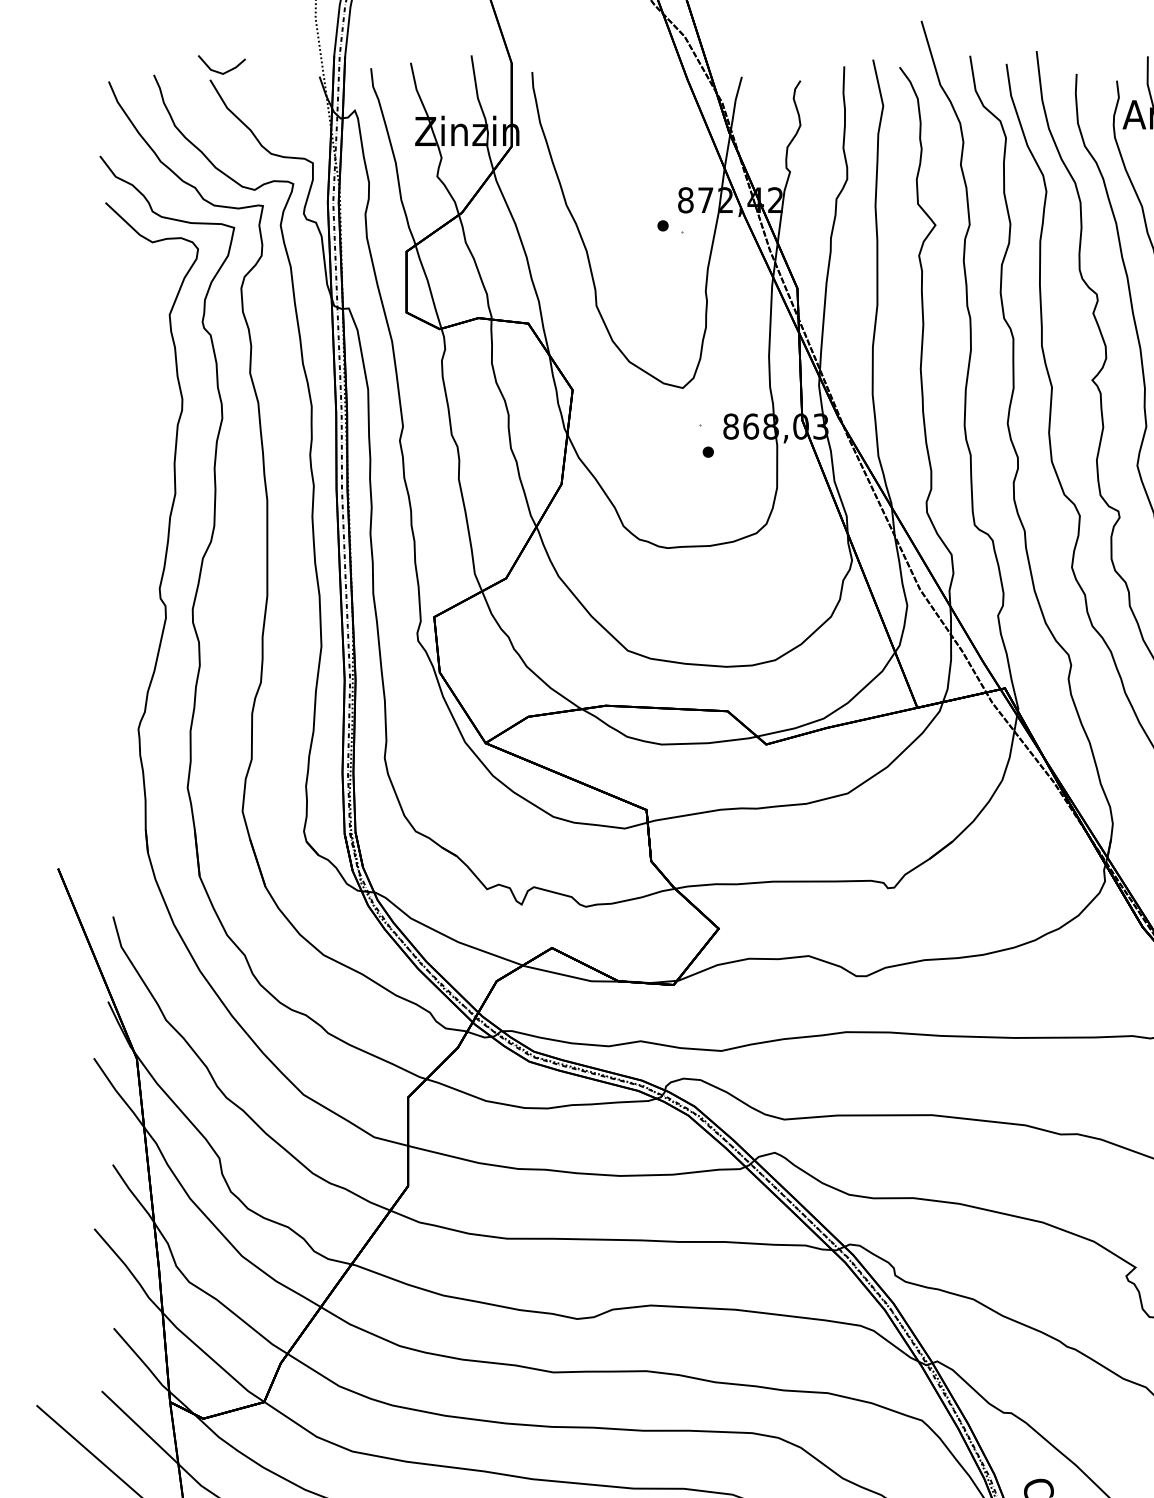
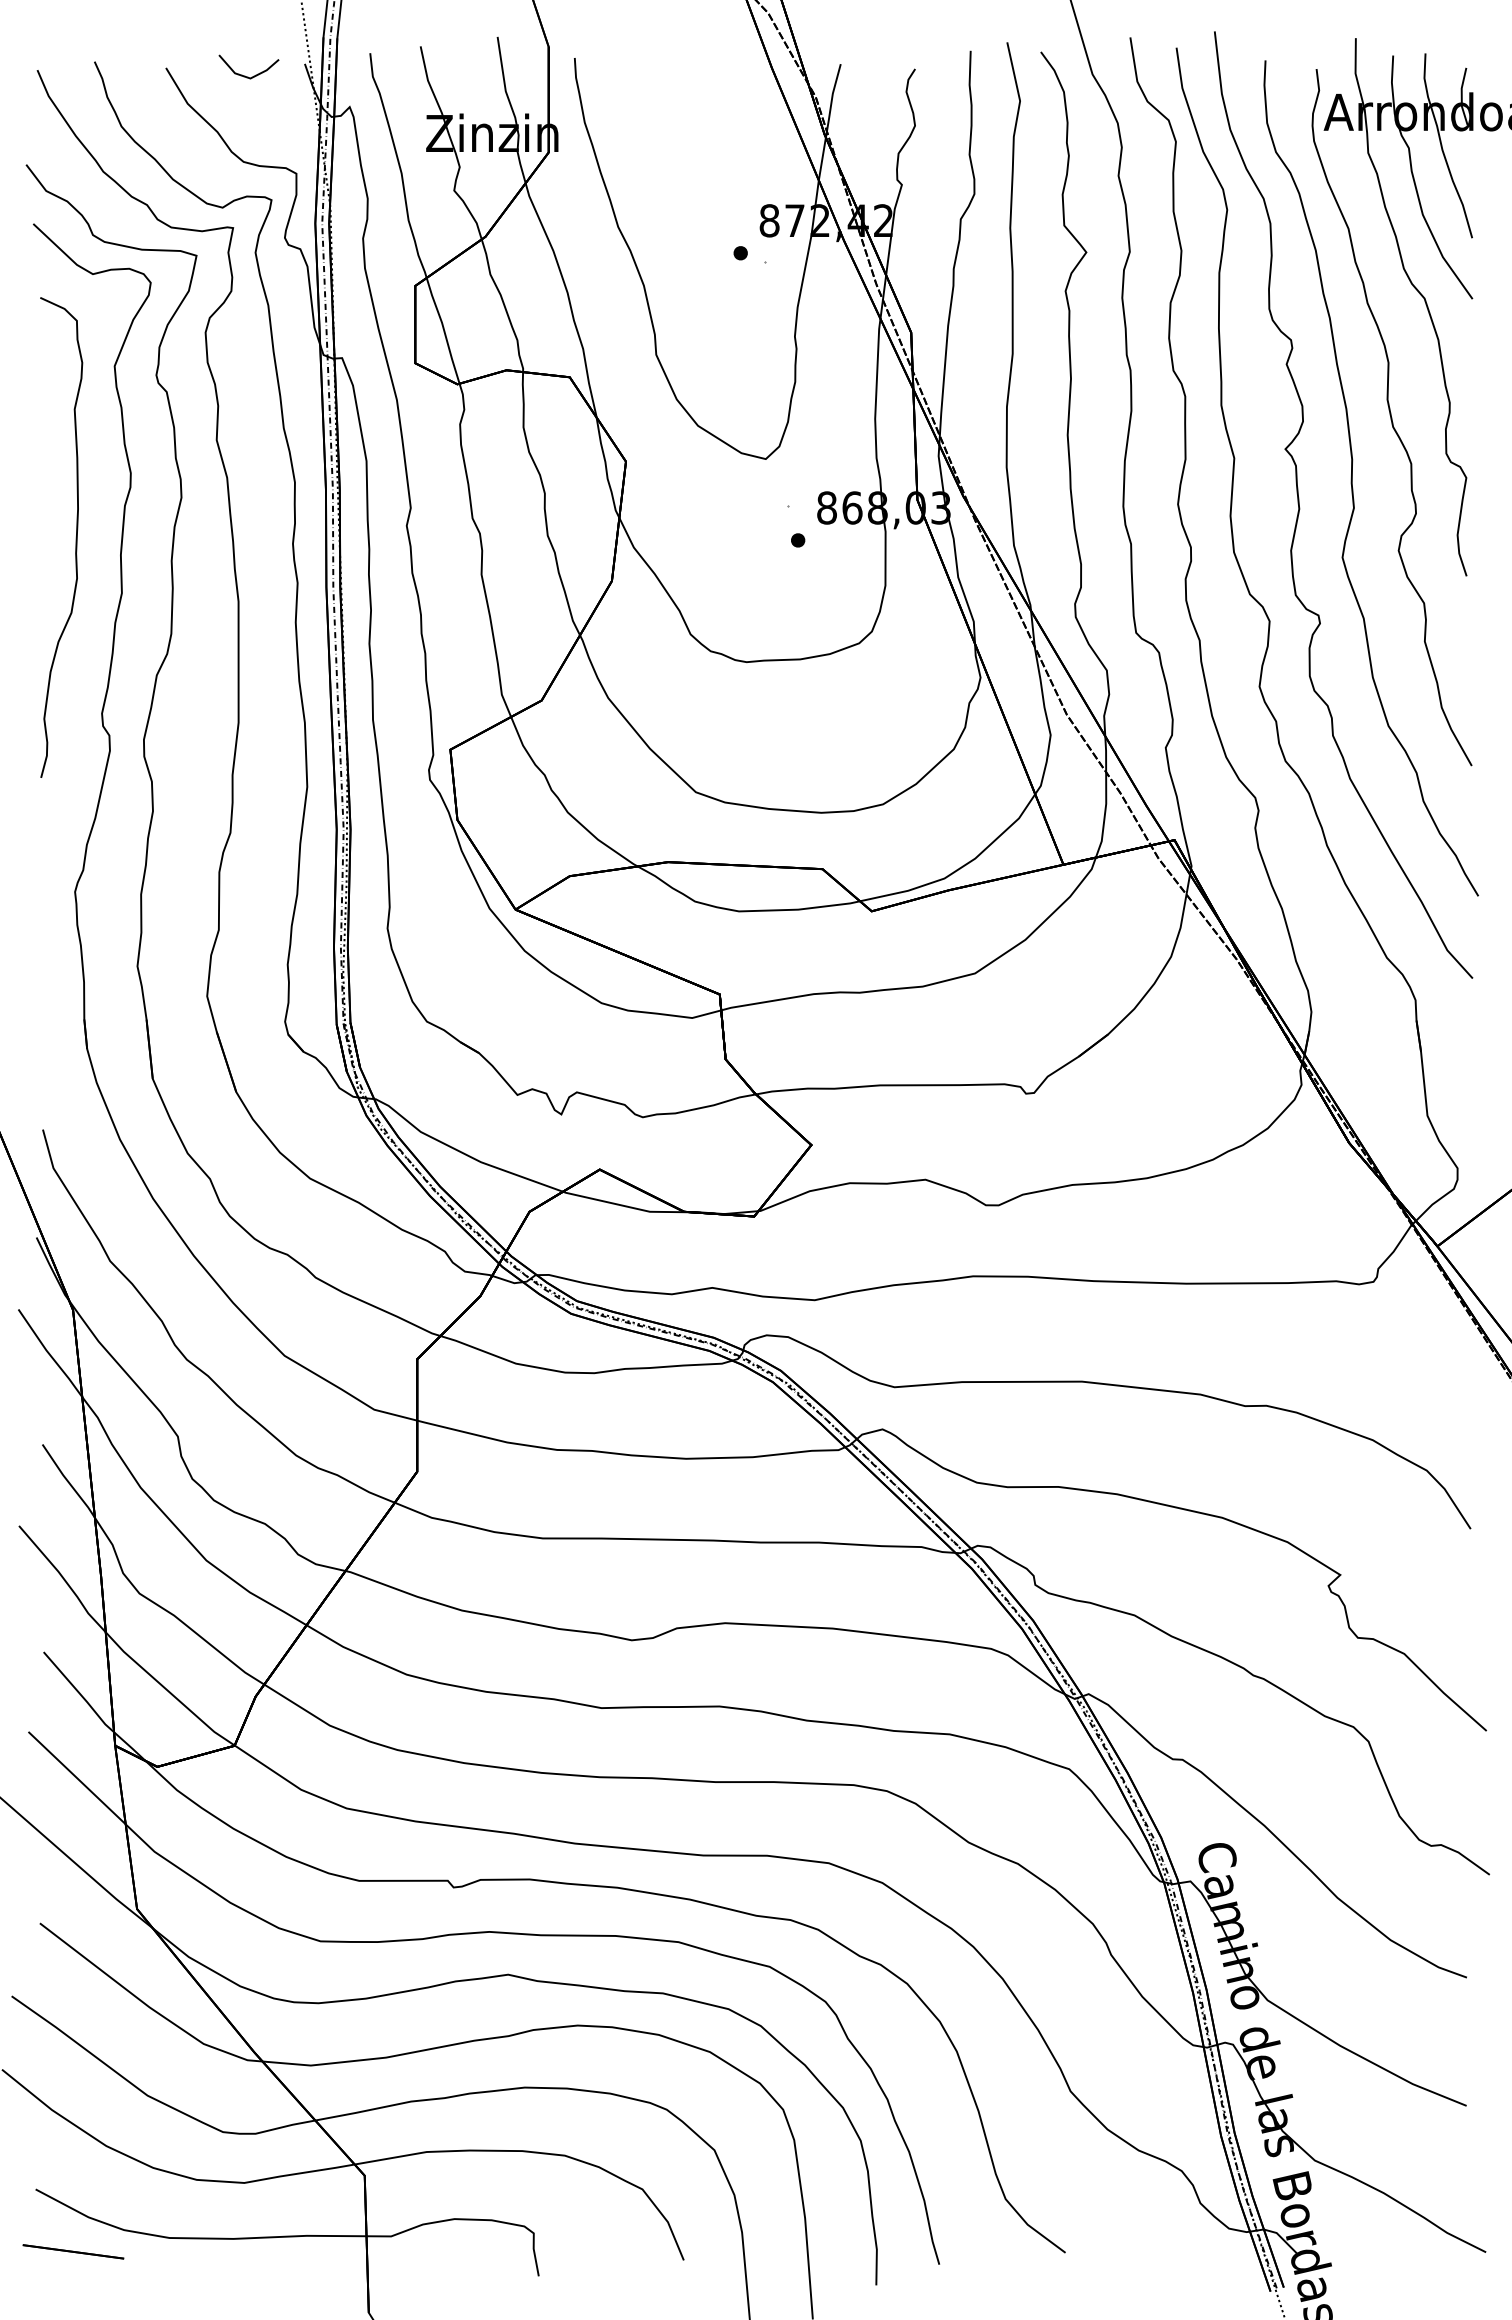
line: (219, 71) -> (245, 75), moved
curve: (138, 449) -> (75, 537), added

